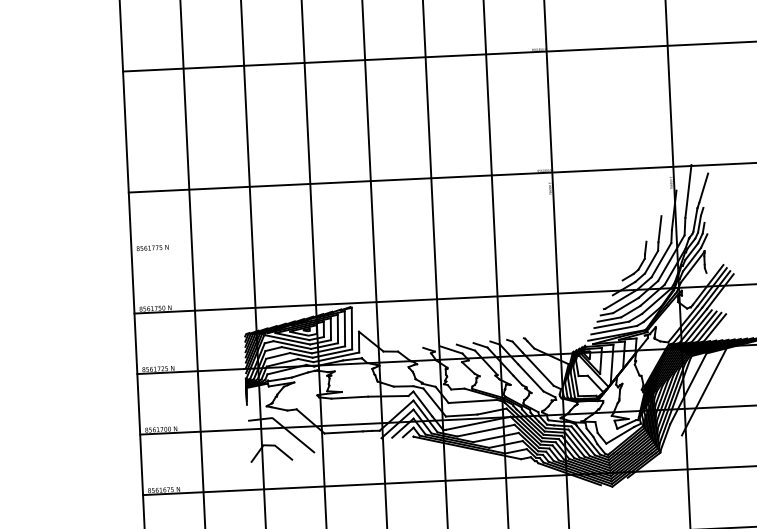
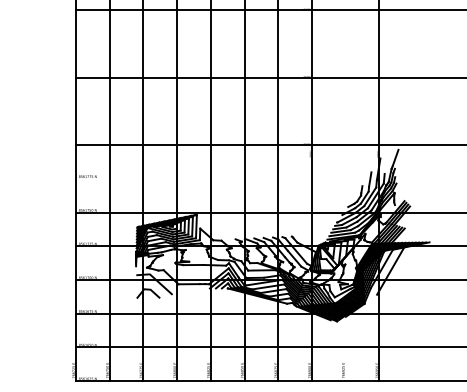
line: (687, 190) -> (386, 158), removed

